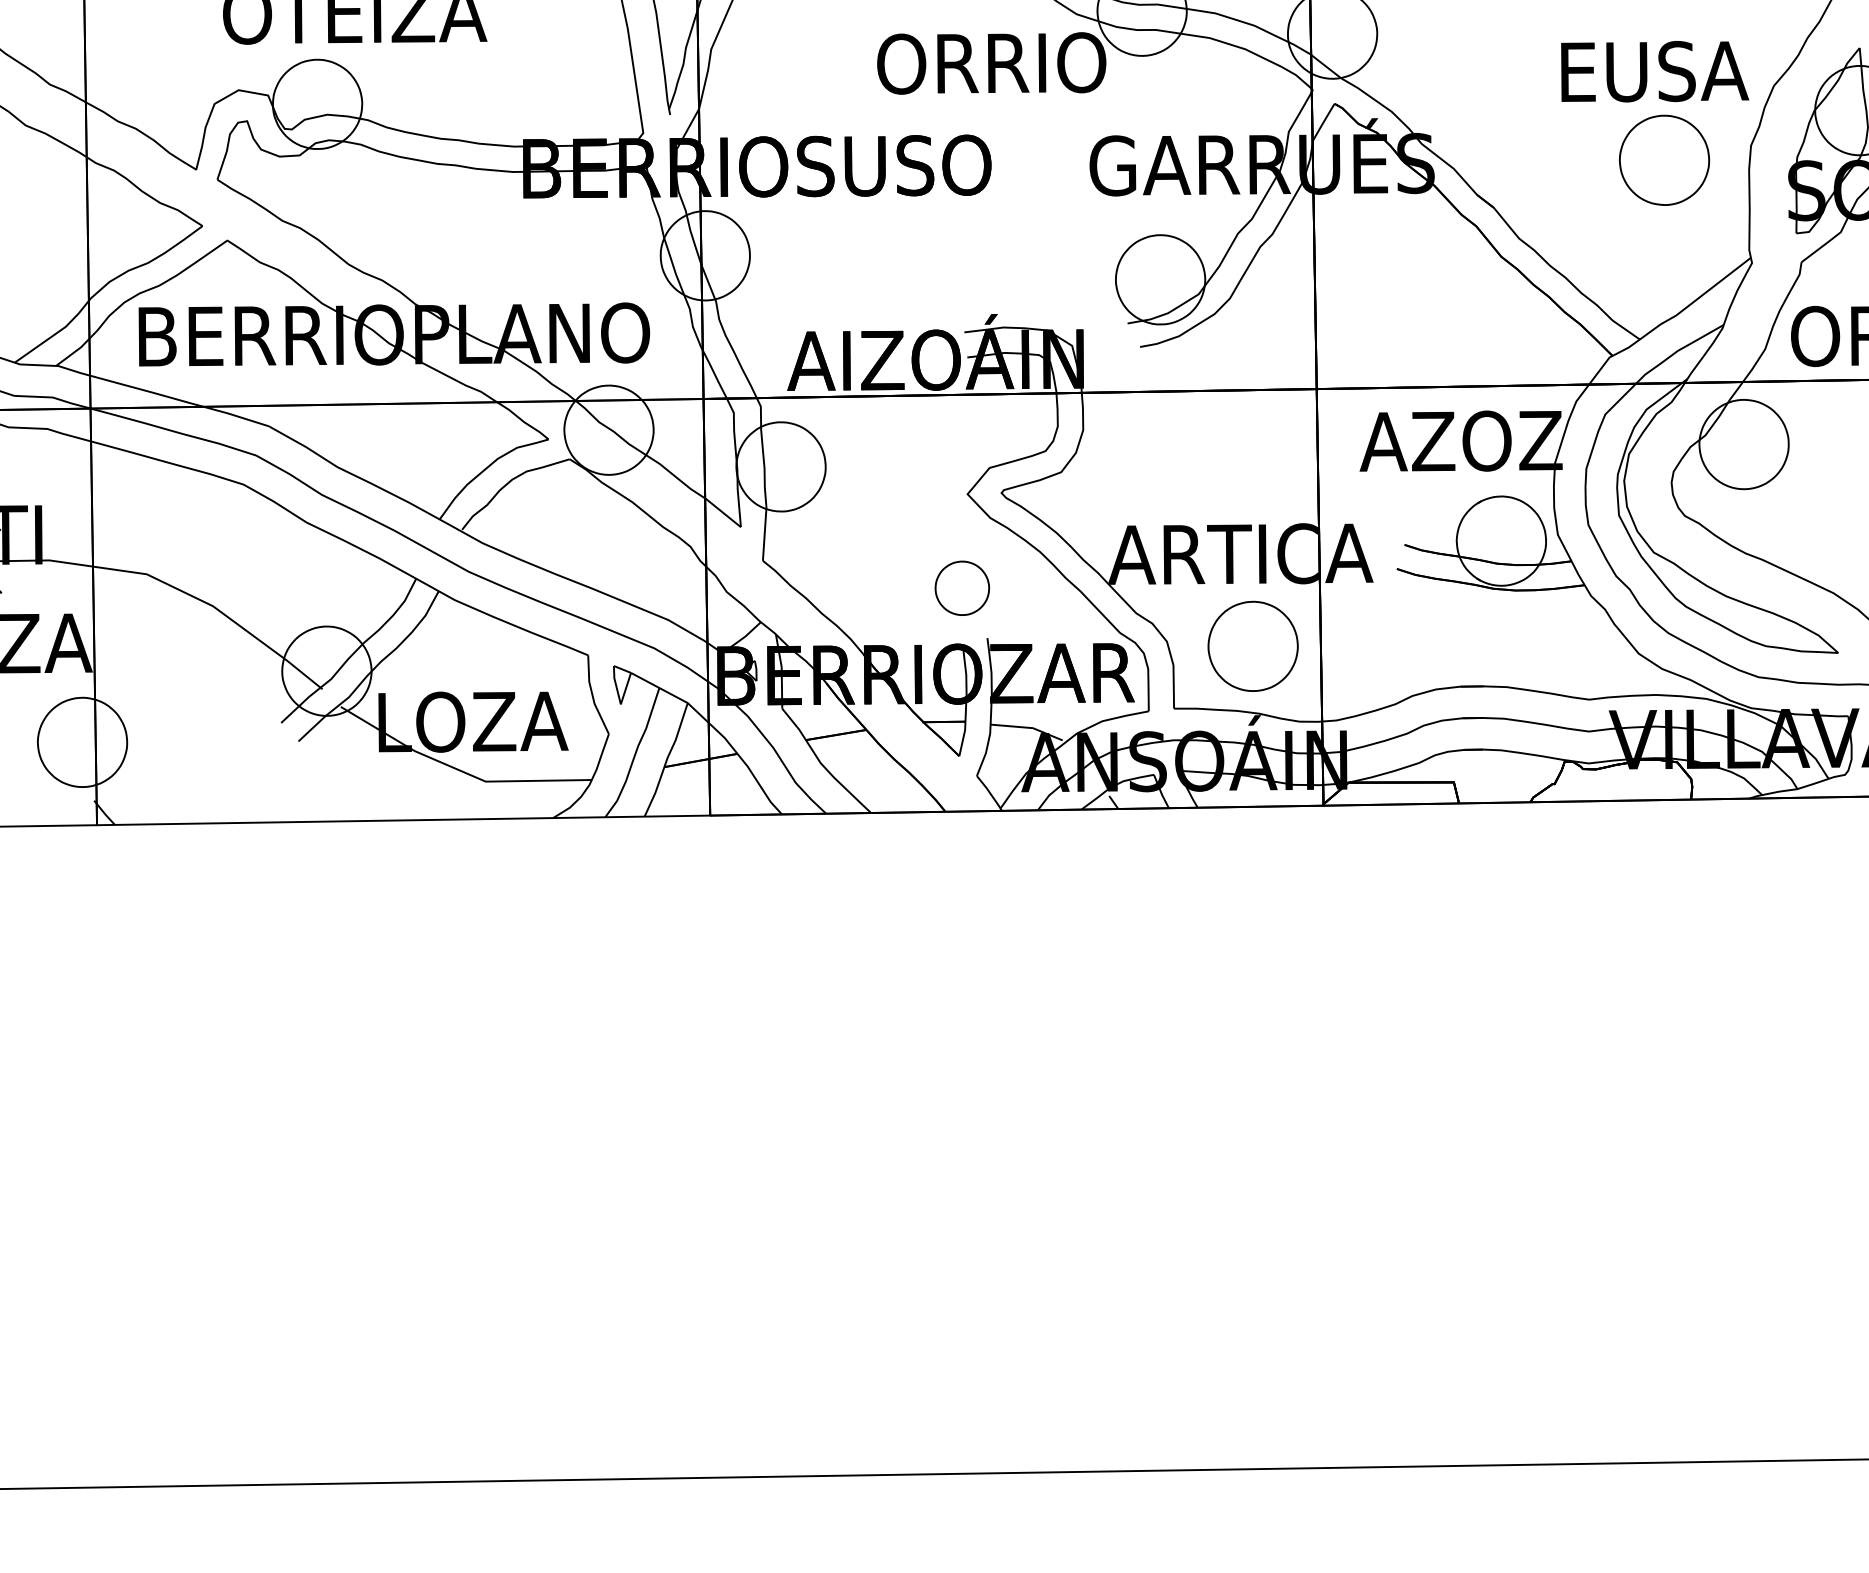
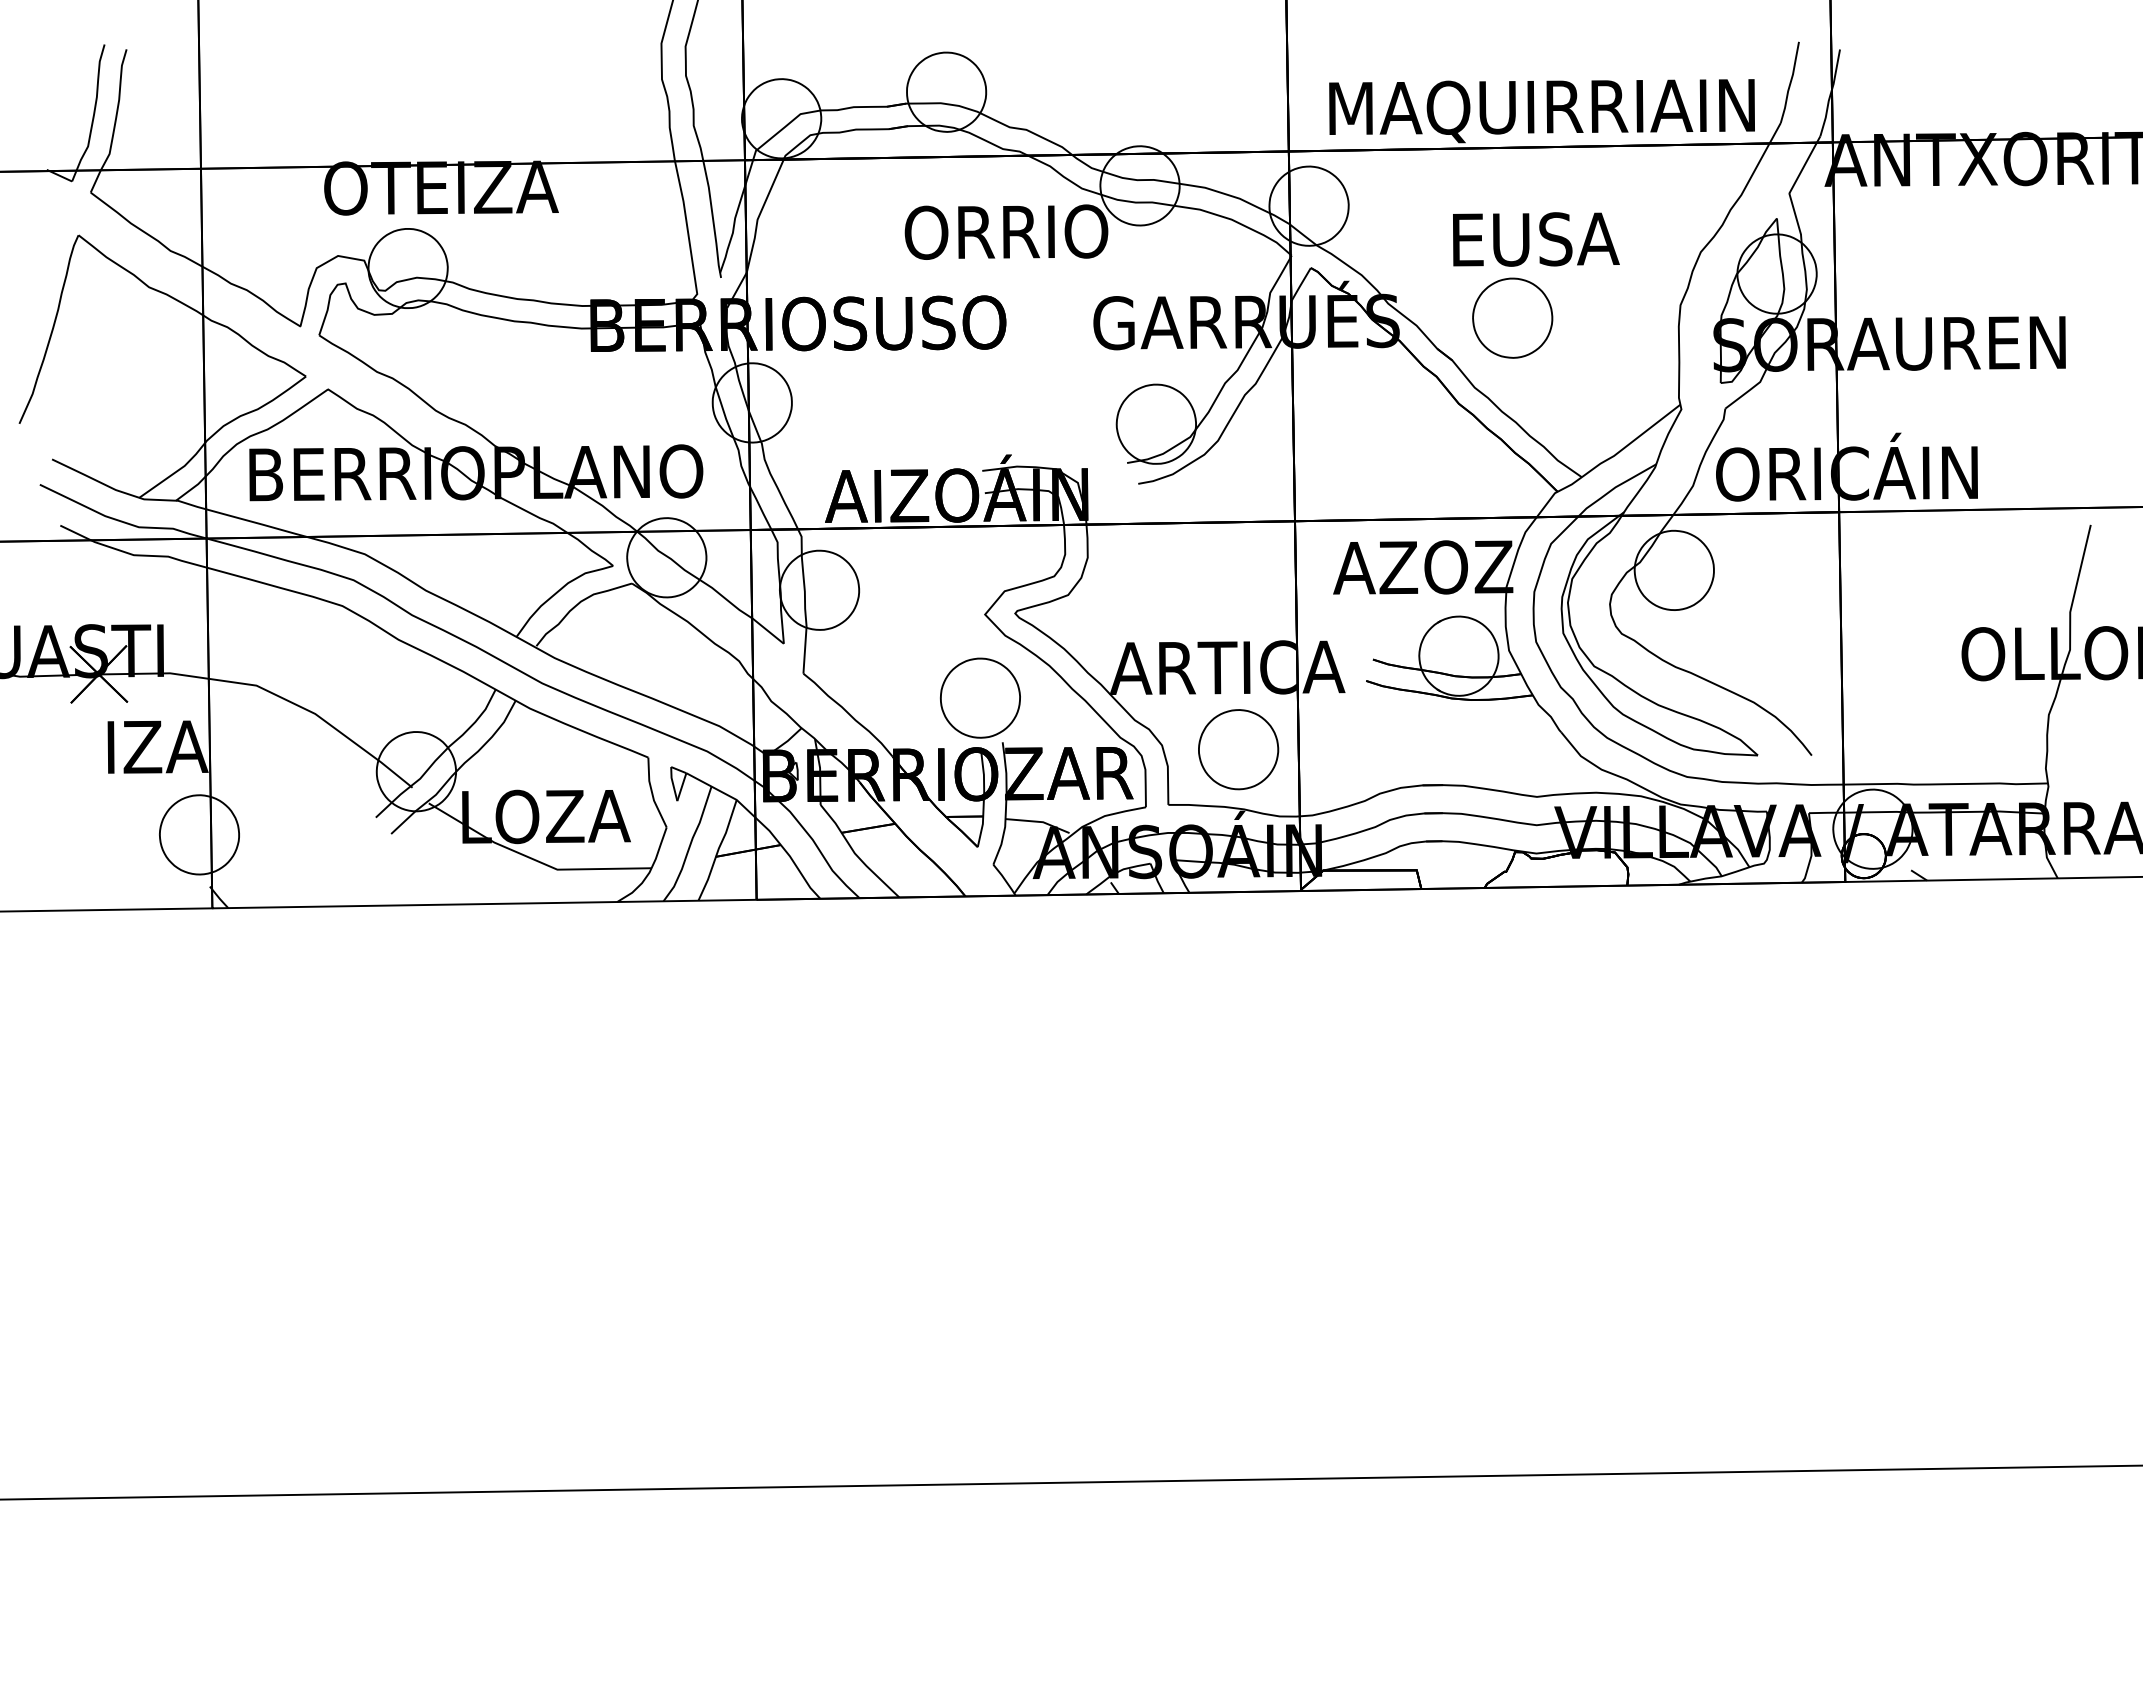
text: (1655, 71) -> (1536, 239), moved
part: (1664, 159) -> (1512, 317), moved
part: (962, 587) -> (980, 697), size x1.67

